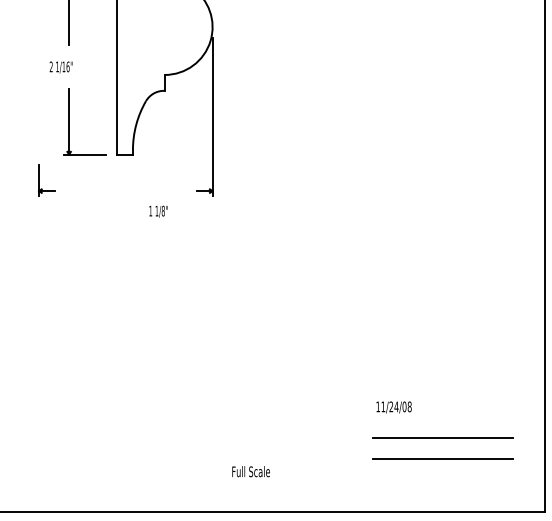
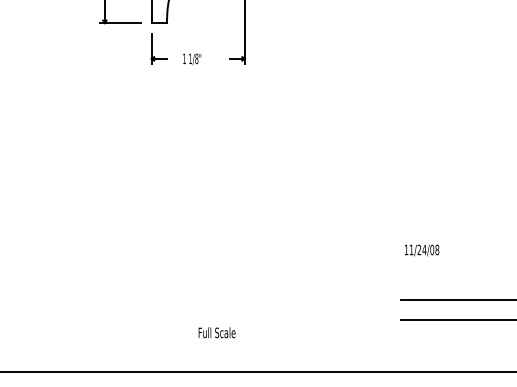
part: (39, 180) -> (152, 48), moved
text: (158, 211) -> (192, 59), moved
text: (393, 407) -> (421, 250), moved
text: (250, 471) -> (216, 332), moved

